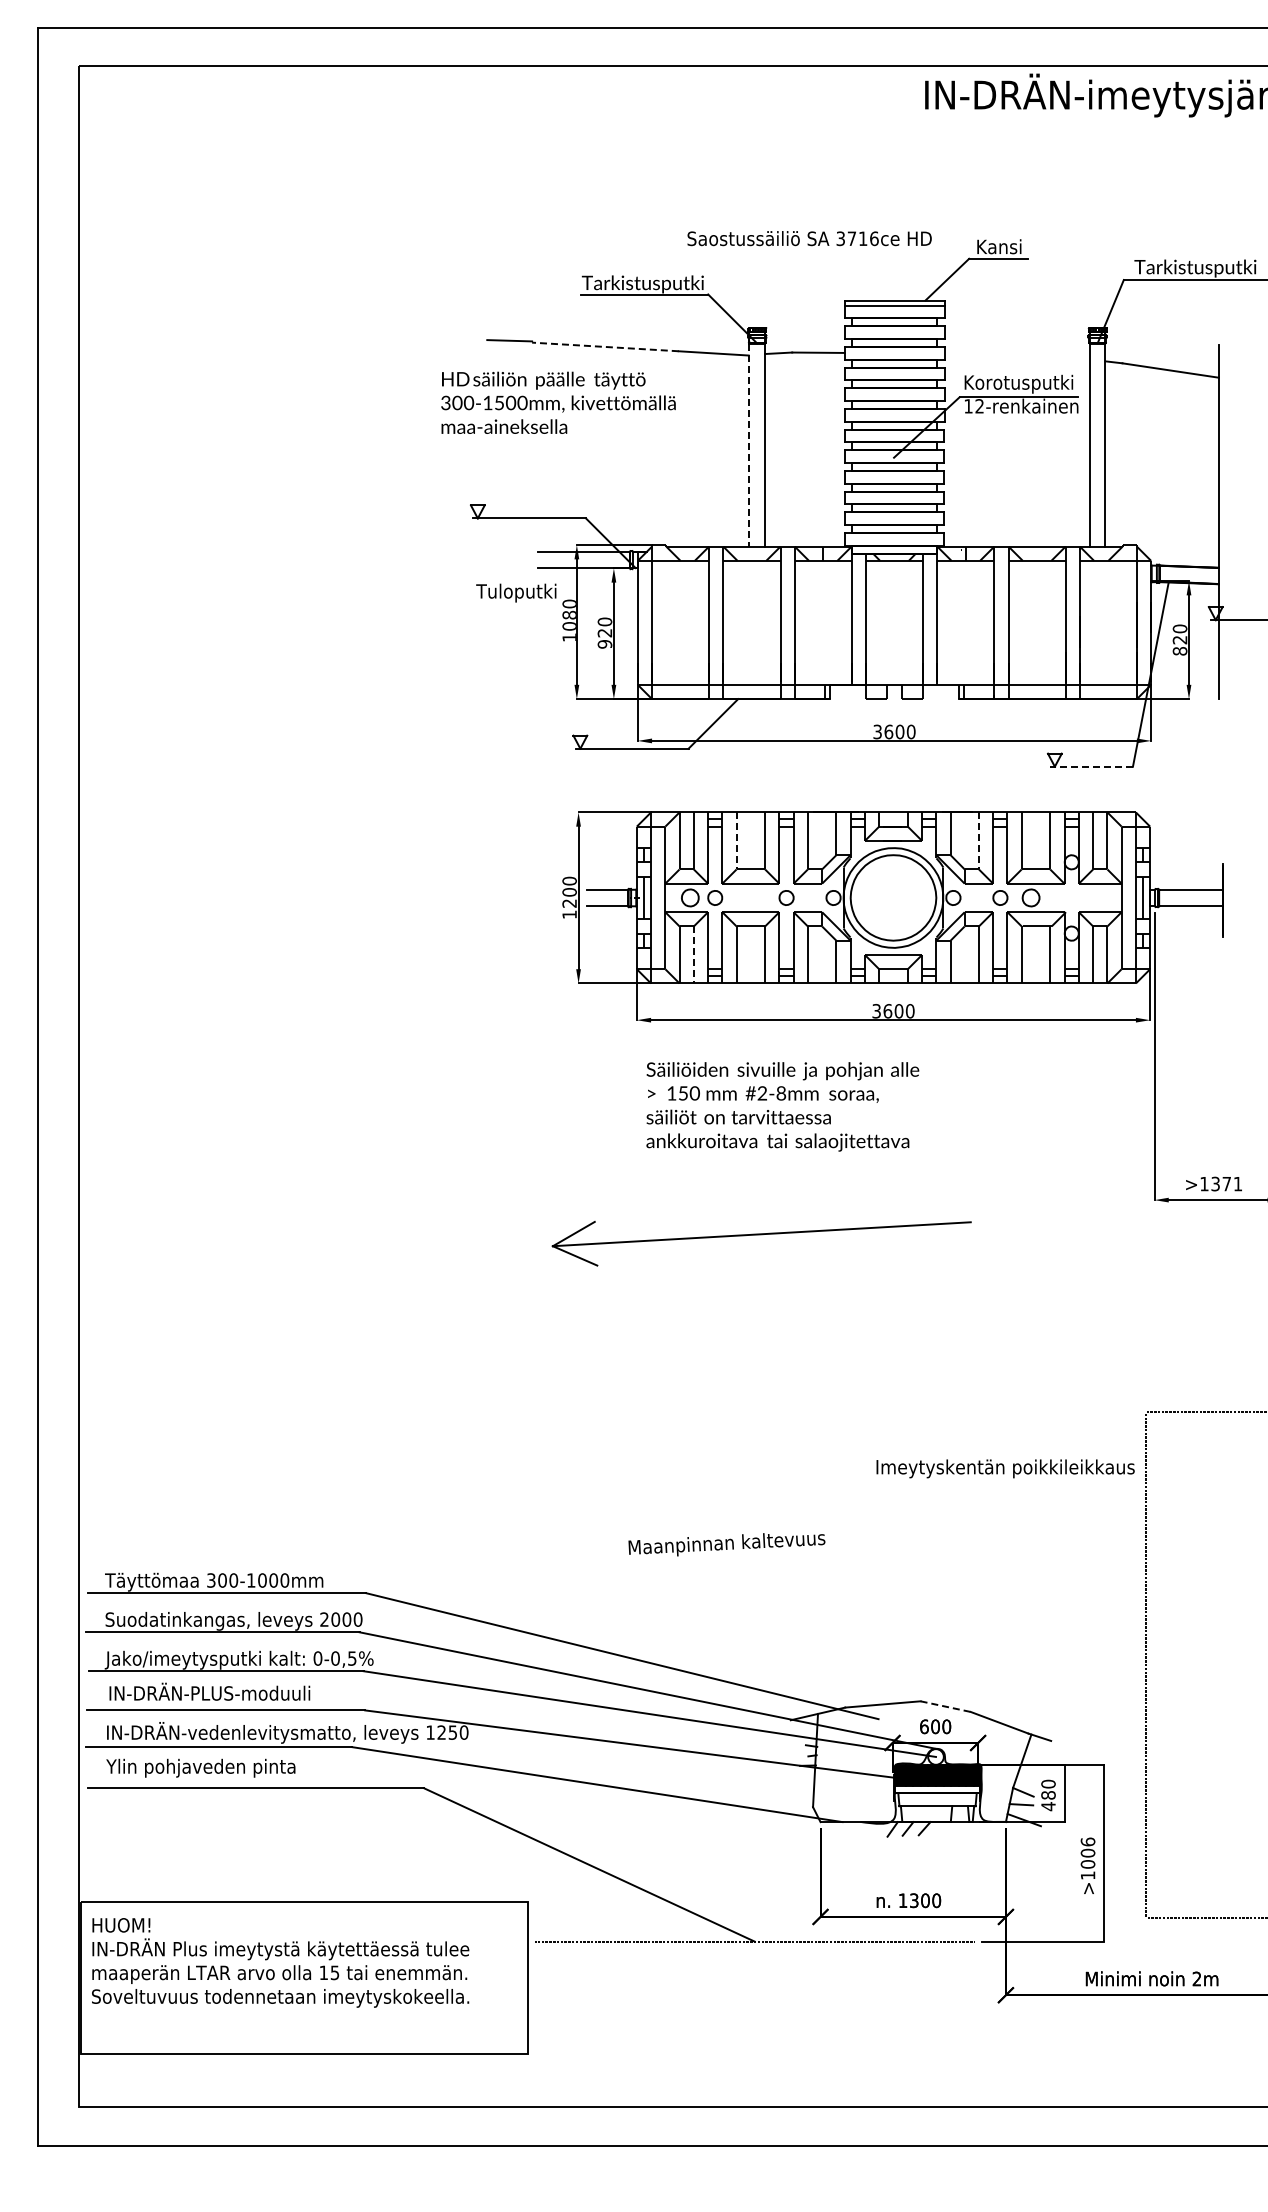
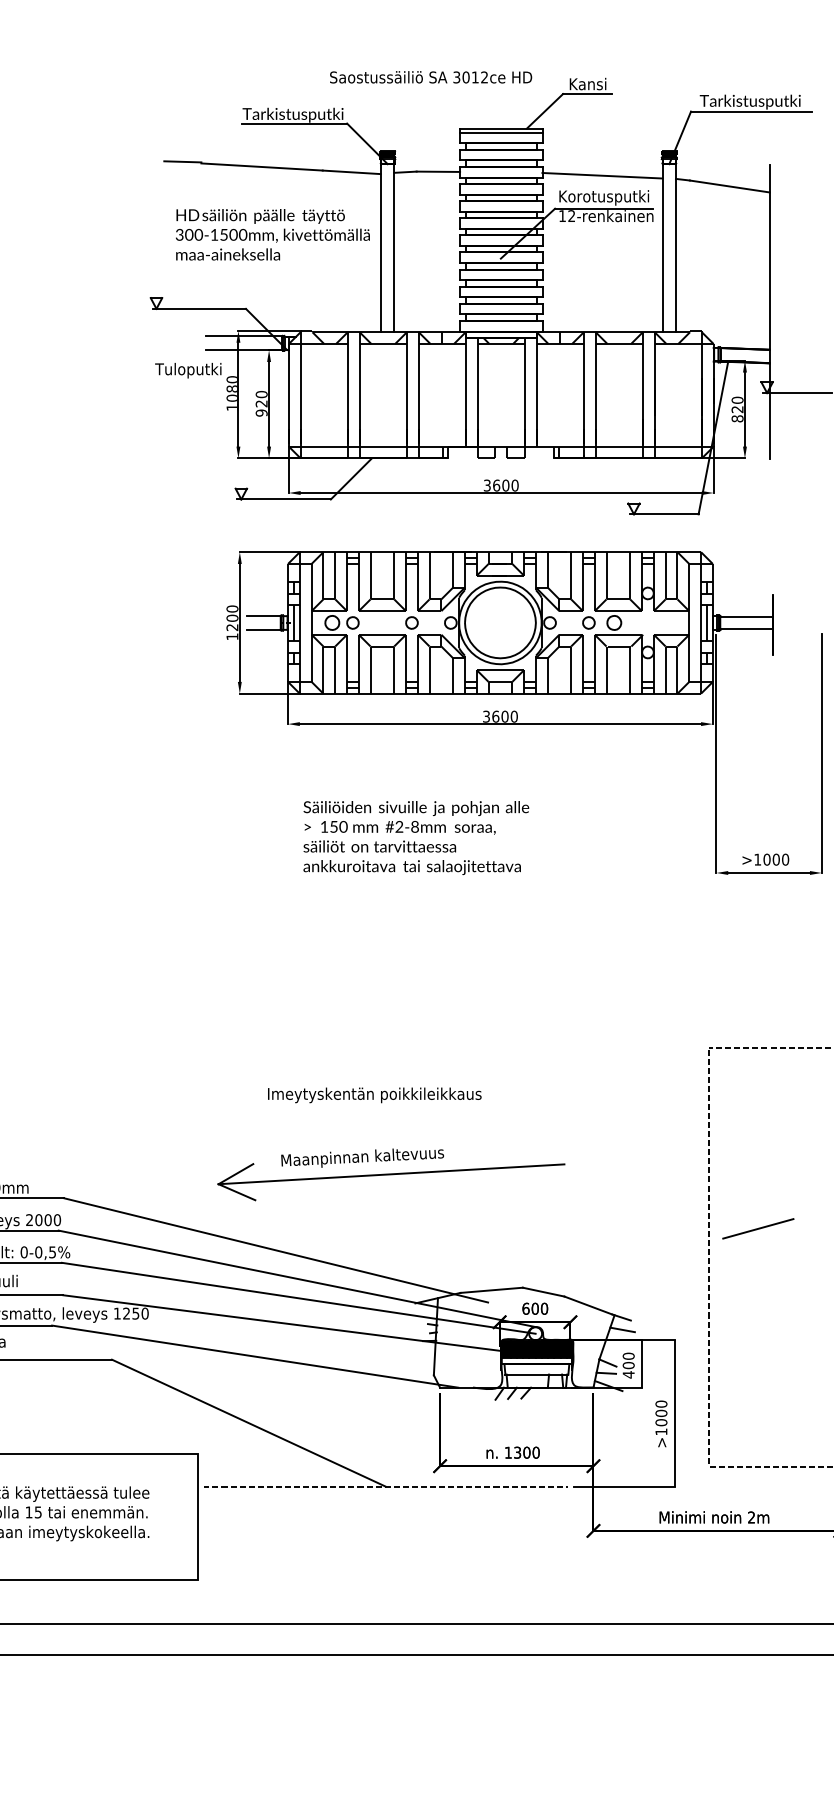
text: (862, 238) -> (474, 77), 3716ce -> 3012ce
line: (604, 346) -> (261, 166), dashed -> solid
line: (1016, 357) -> (602, 175), added
text: (558, 402) -> (272, 234), moved
line: (749, 445) -> (381, 248), dashed -> solid
line: (1091, 766) -> (664, 514), dashed -> solid
line: (736, 840) -> (370, 575), dashed -> solid
line: (978, 840) -> (570, 575), dashed -> solid
line: (693, 954) -> (334, 669), dashed -> solid
text: (782, 1106) -> (416, 837), moved
text: (1226, 1183) -> (776, 859), >1371 -> >1000
part: (761, 1235) -> (391, 1175), moved
text: (1005, 1468) -> (374, 1095), moved
line: (1204, 1629) -> (757, 1228), added
line: (945, 1706) -> (543, 1292), dashed -> solid
line: (1040, 1752) -> (622, 1330), added
text: (1048, 1795) -> (628, 1365), 480 -> 400
text: (1087, 1841) -> (660, 1403), >1006 -> >1000

